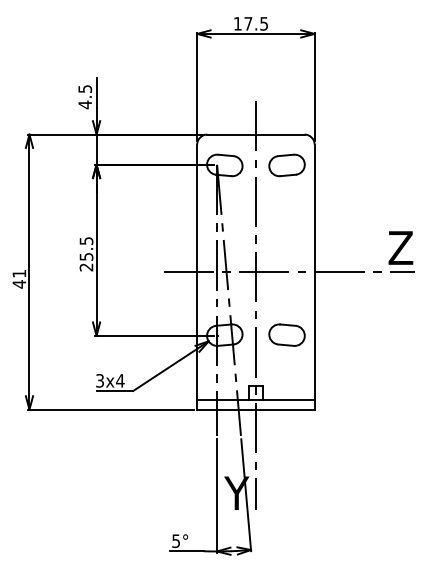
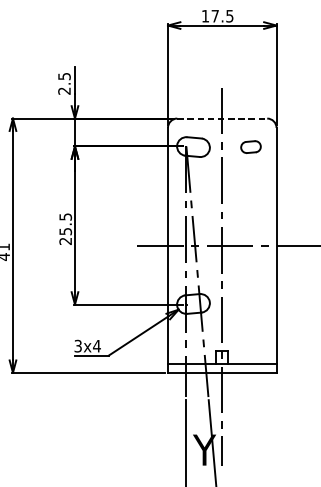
text: (84, 104) -> (63, 90), 4.5 -> 2.5
line: (255, 134) -> (221, 118), solid -> dashed
part: (286, 165) -> (250, 147), size x0.6
part: (286, 334) -> (250, 303), removed

